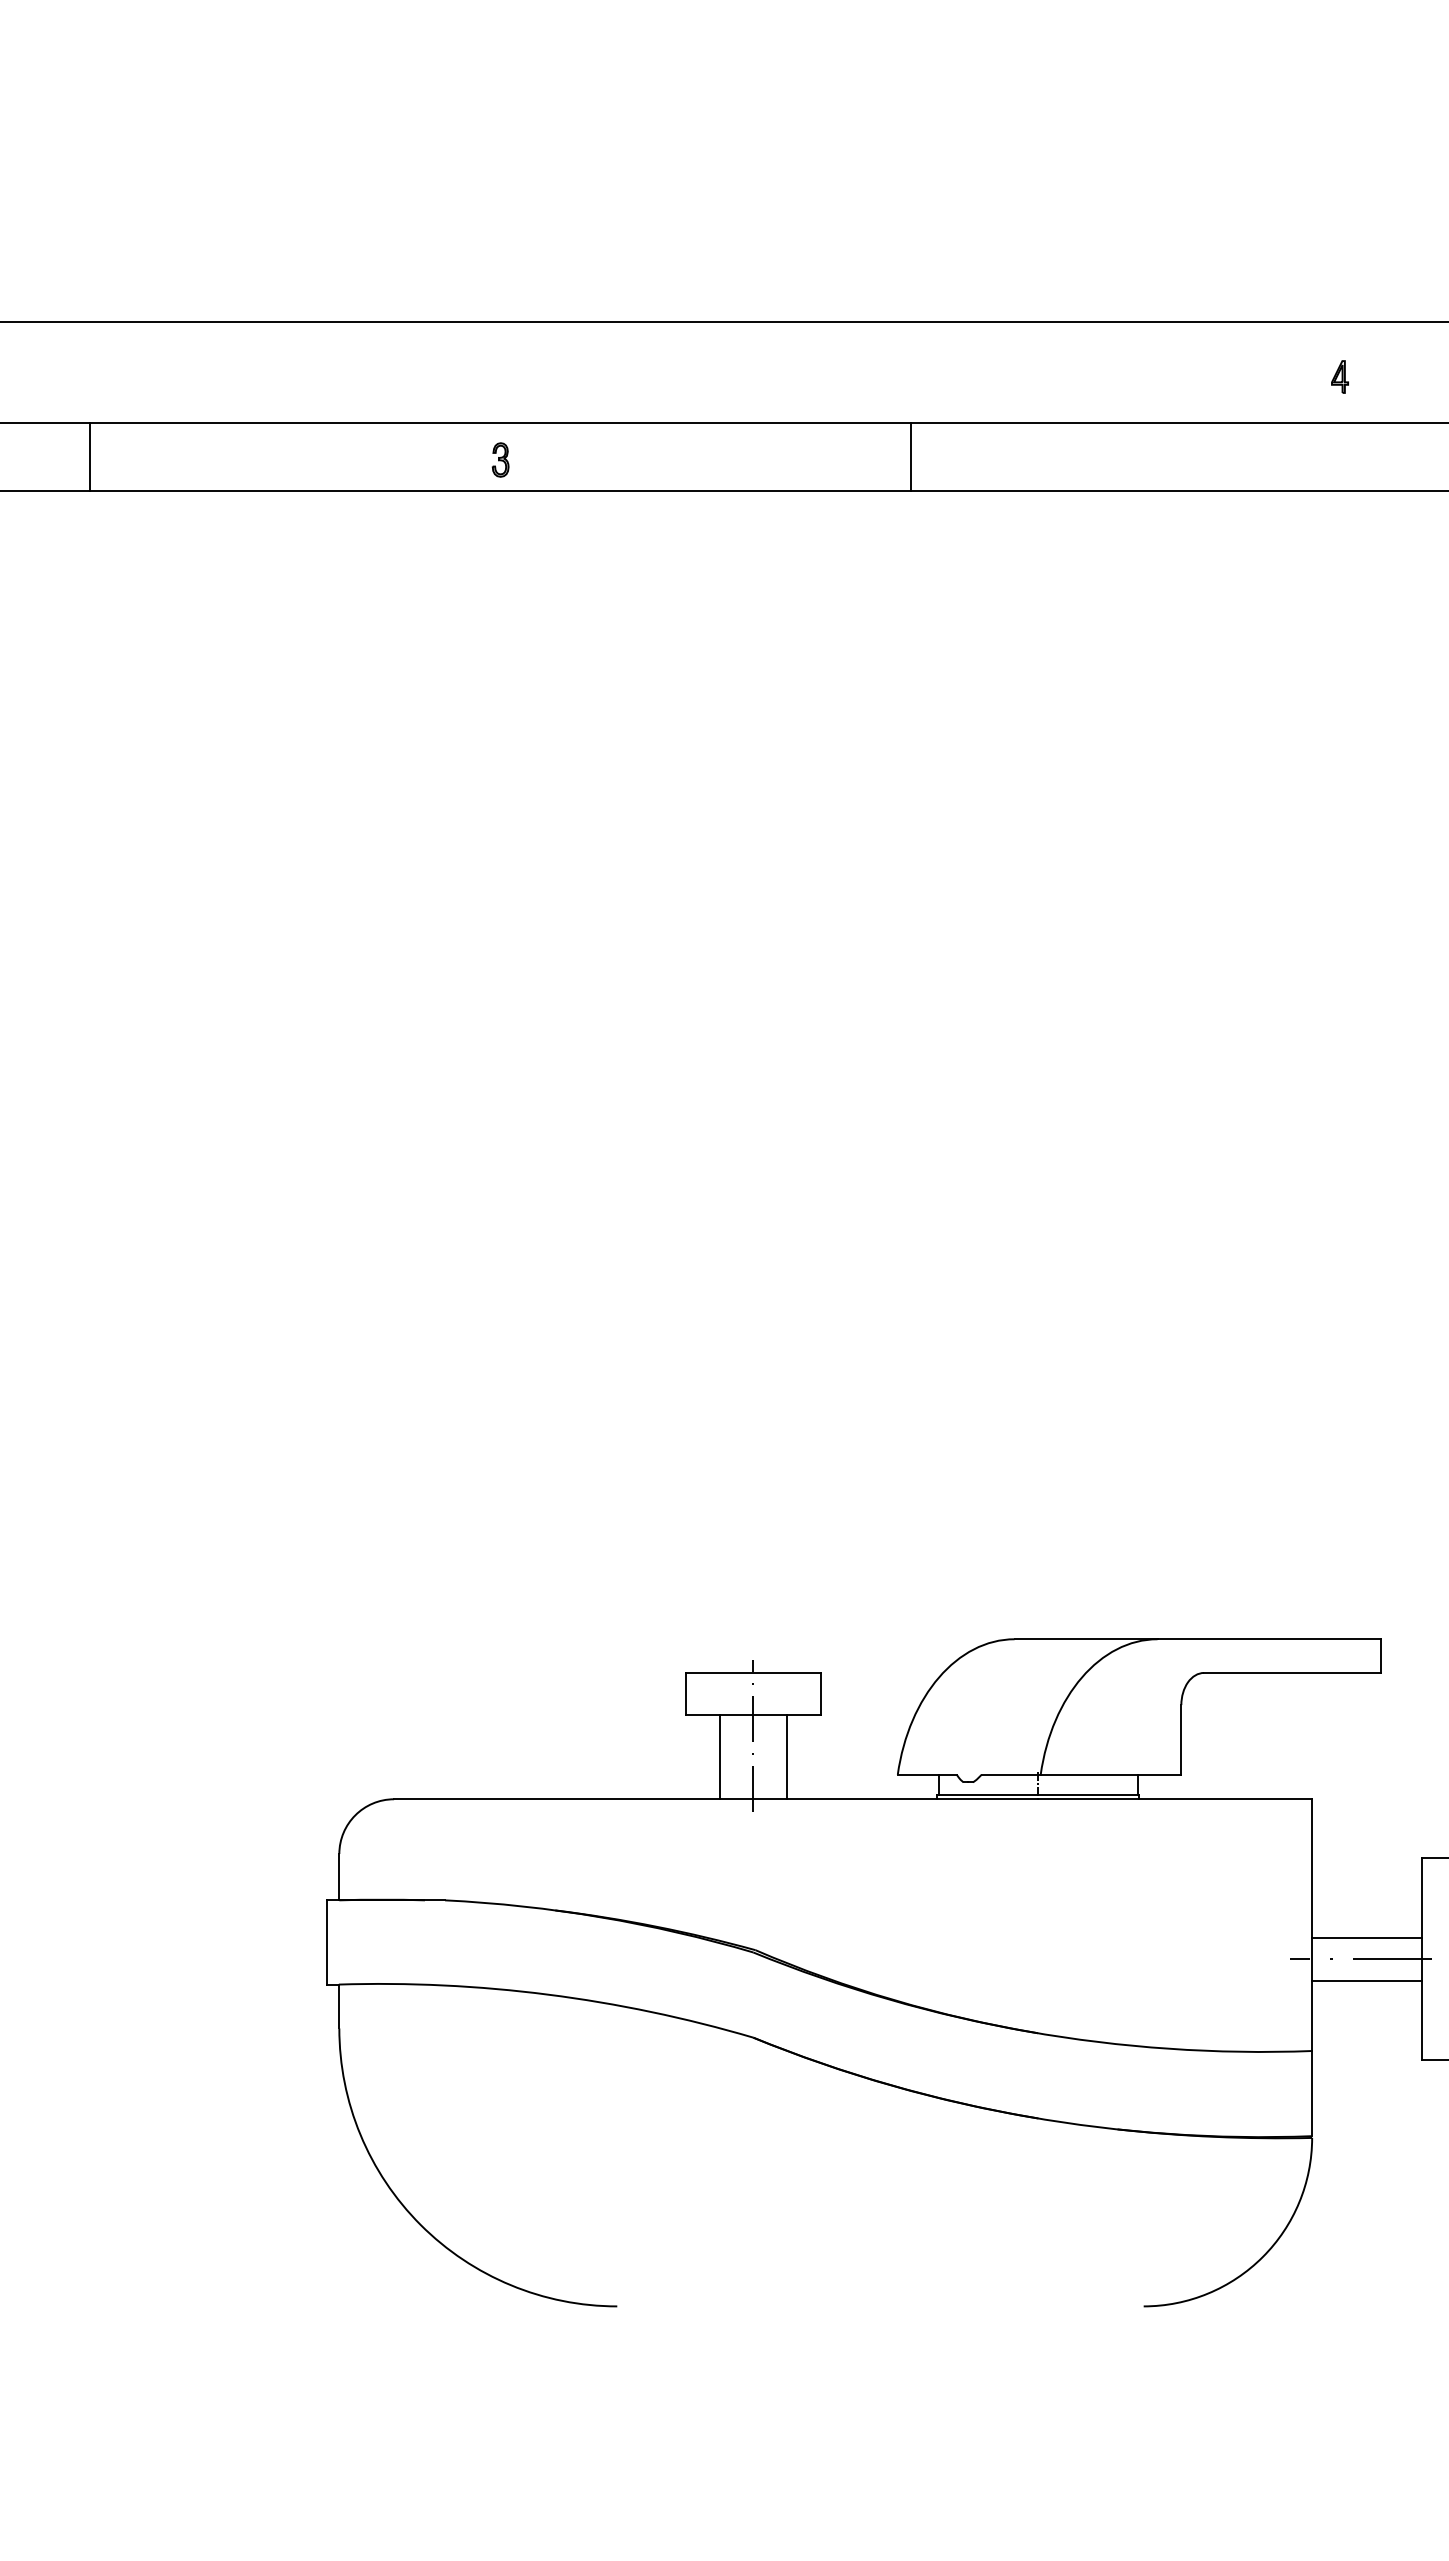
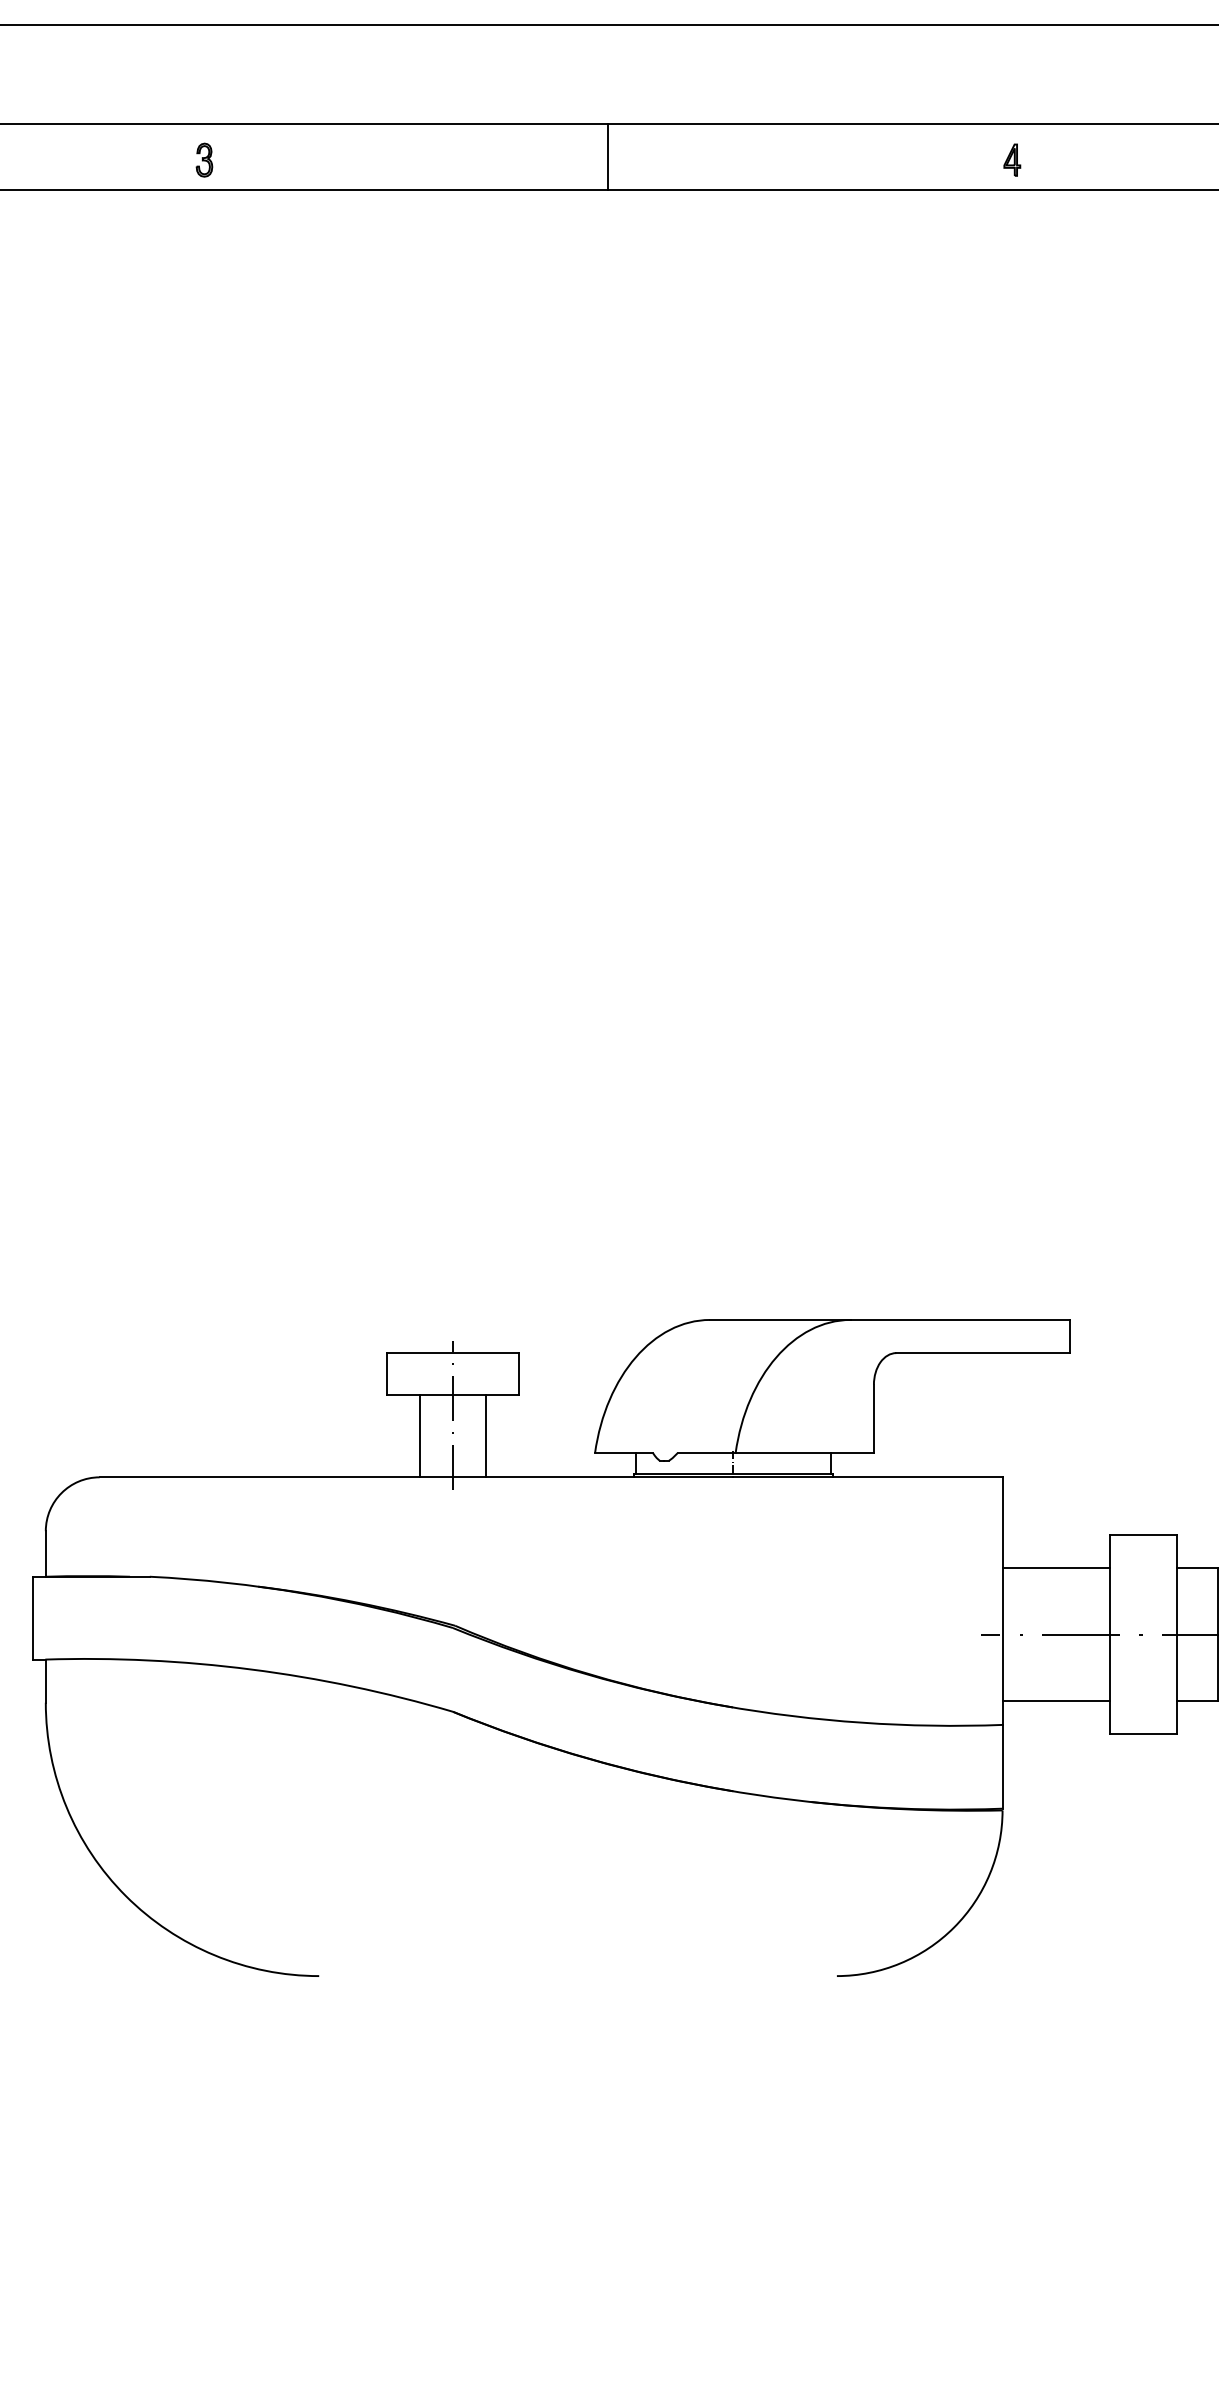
part: (1339, 376) -> (1011, 159), moved
line: (1366, 1937) -> (1056, 1568), moved
line: (1366, 1980) -> (1056, 1700), moved

